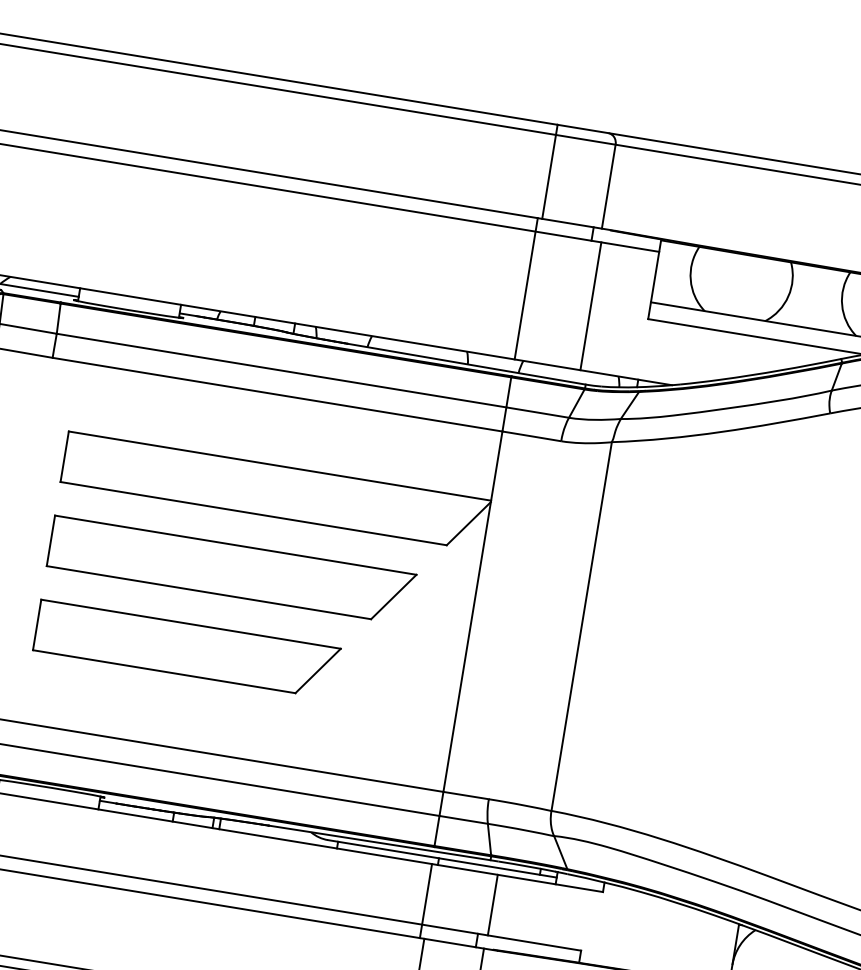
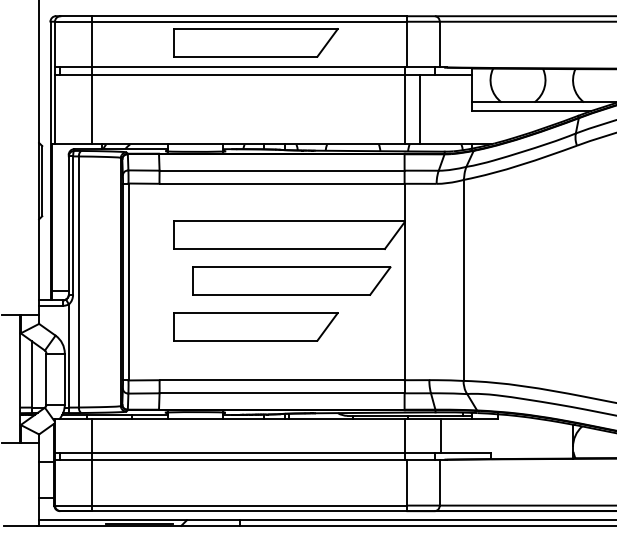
part: (271, 127) -> (255, 42), added
line: (590, 305) -> (419, 109), moved
part: (230, 569) -> (291, 280), moved

